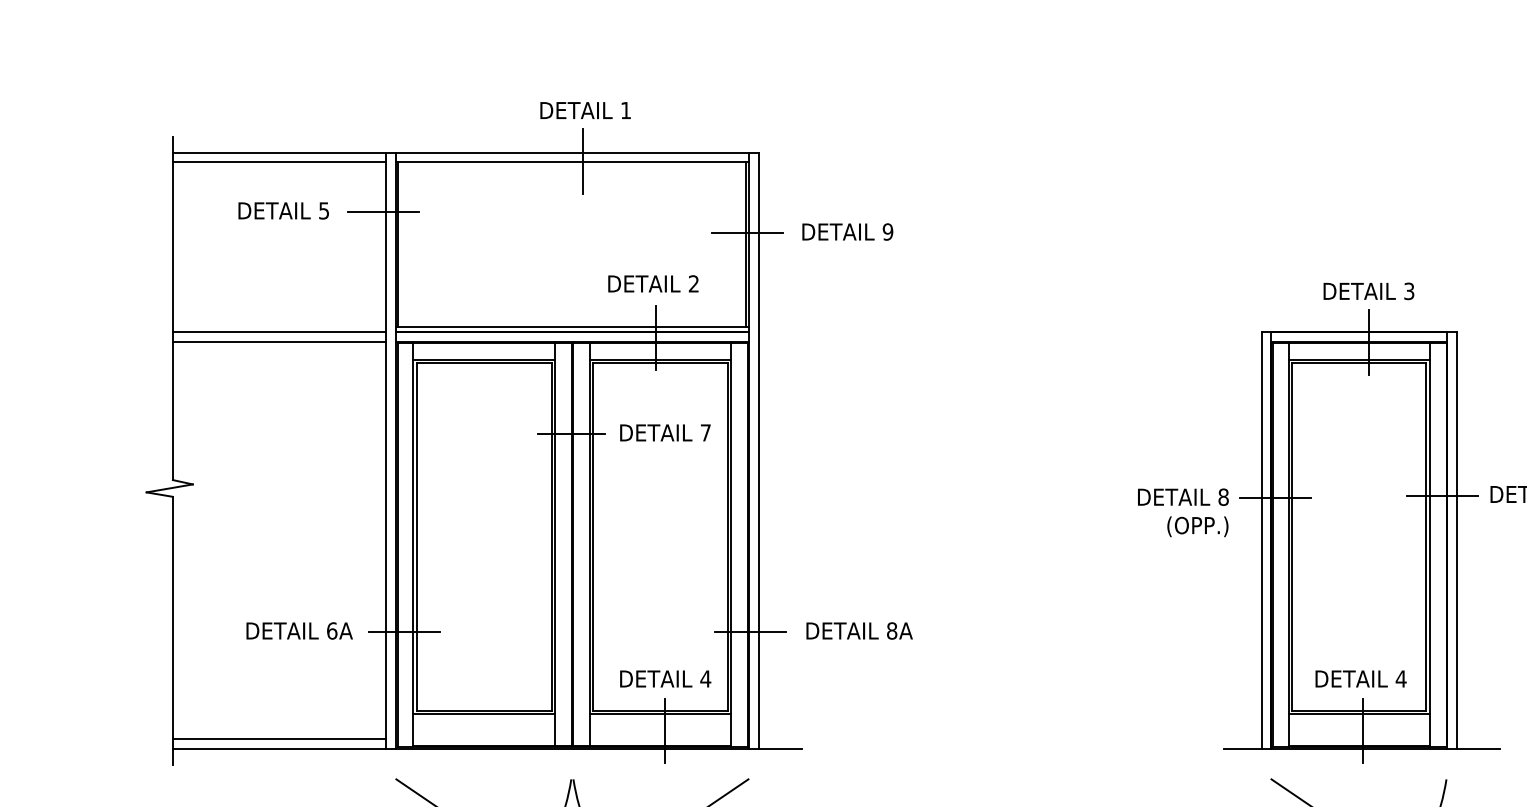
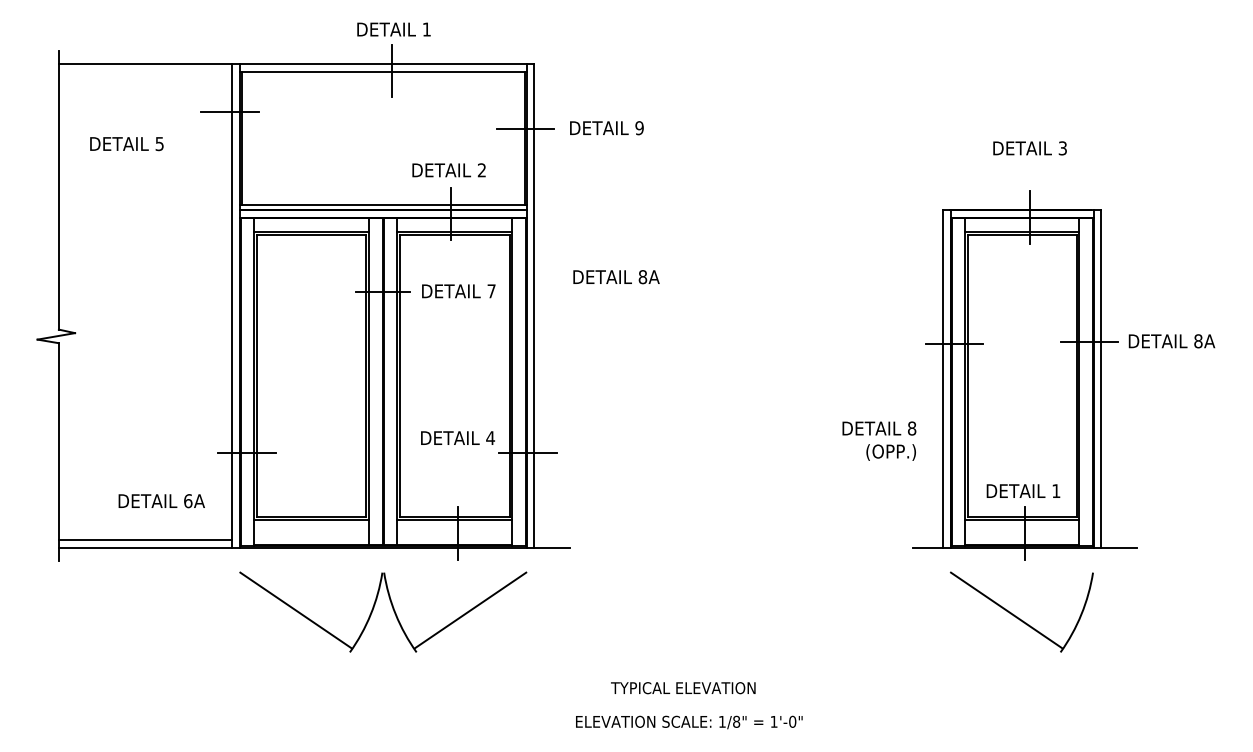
line: (279, 162) -> (145, 71), removed
text: (283, 211) -> (126, 144), moved
text: (1368, 291) -> (1029, 148), moved
line: (279, 332) -> (145, 209), removed
line: (279, 342) -> (145, 217), removed
text: (1183, 511) -> (879, 440), moved
text: (299, 631) -> (161, 501), moved
text: (859, 631) -> (616, 277), moved
text: (665, 678) -> (457, 437), moved
text: (1400, 678) -> (1055, 490), 4 -> 1

